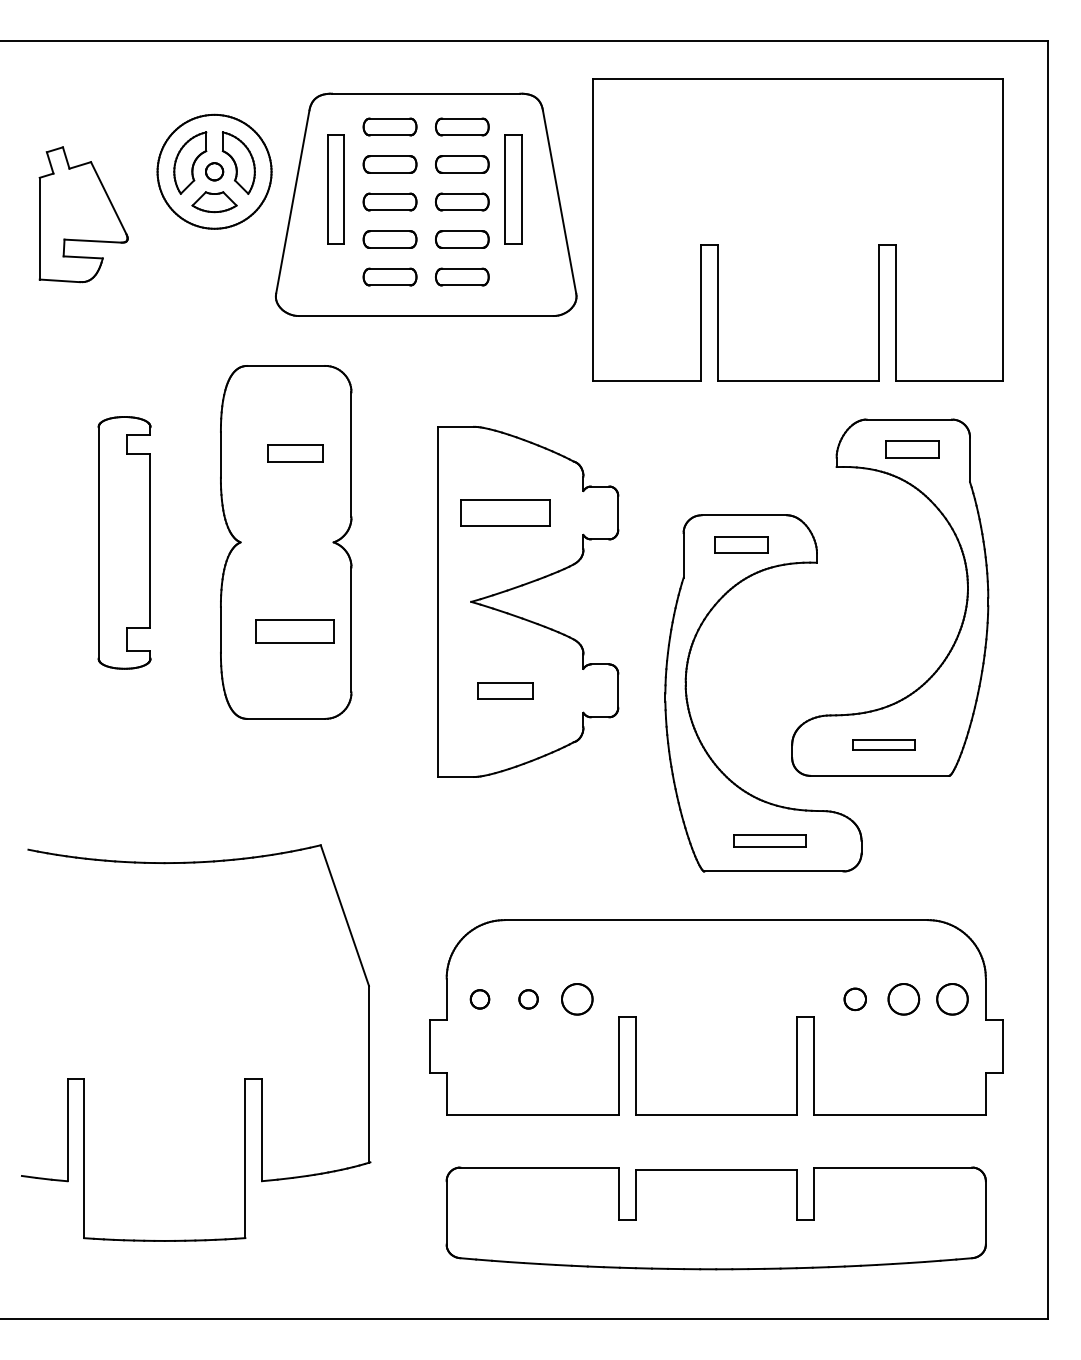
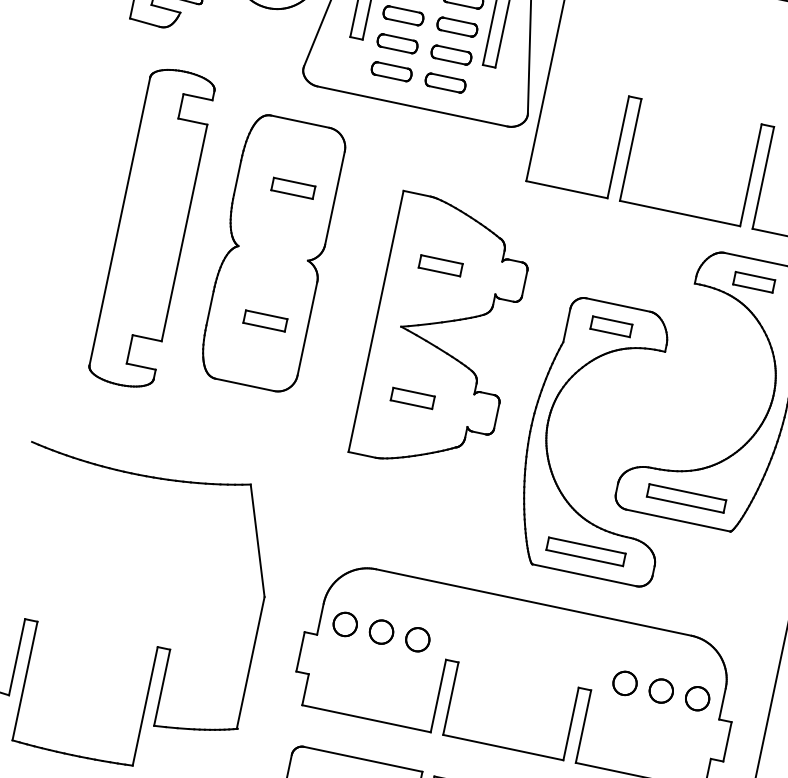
part: (505, 512) -> (440, 265), size x0.62
part: (124, 542) -> (151, 227), size x1.67
part: (295, 631) -> (265, 321), size x0.71
part: (884, 745) -> (686, 498), size x1.67
part: (769, 840) -> (586, 551), size x1.43
part: (479, 999) -> (344, 624), size x1.67
part: (528, 999) -> (381, 632), size x1.67
part: (855, 999) -> (625, 683), size x1.43

